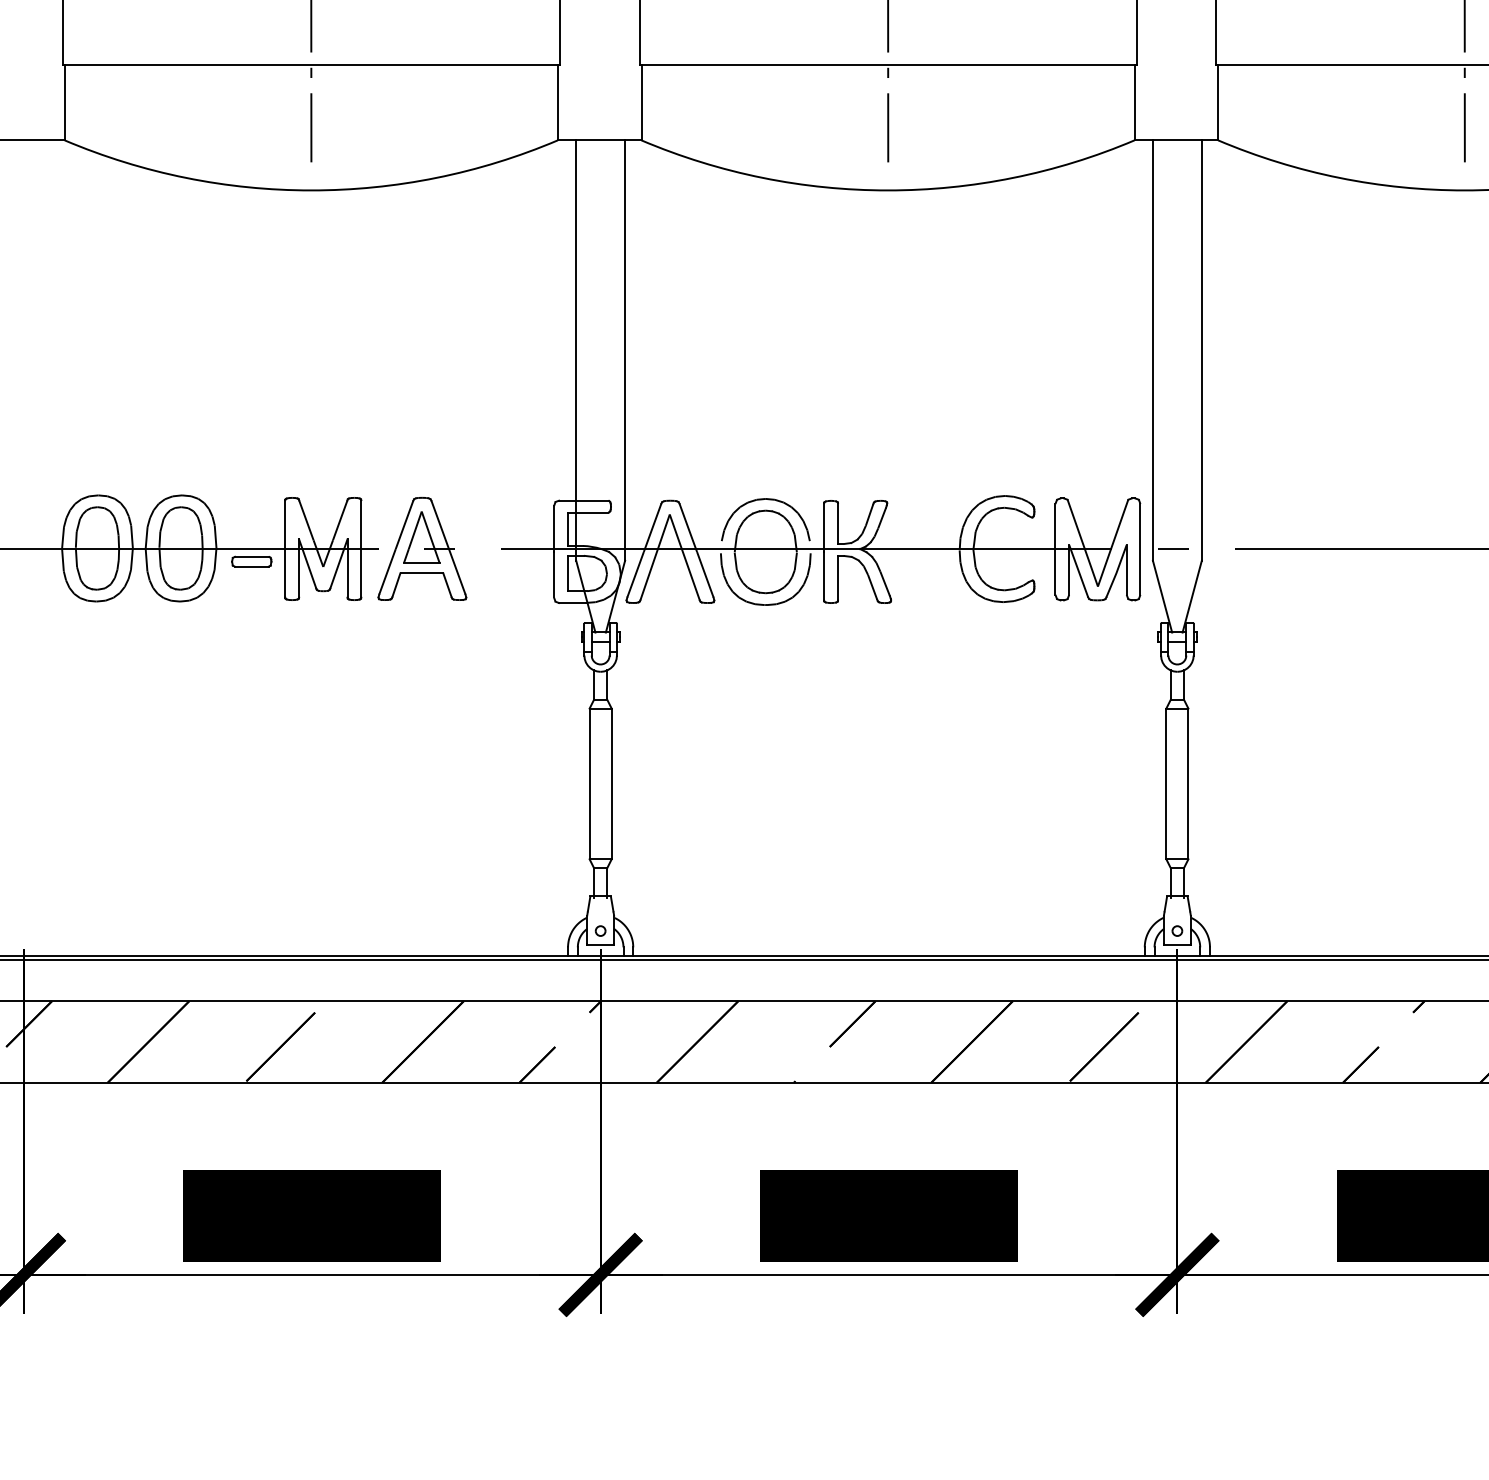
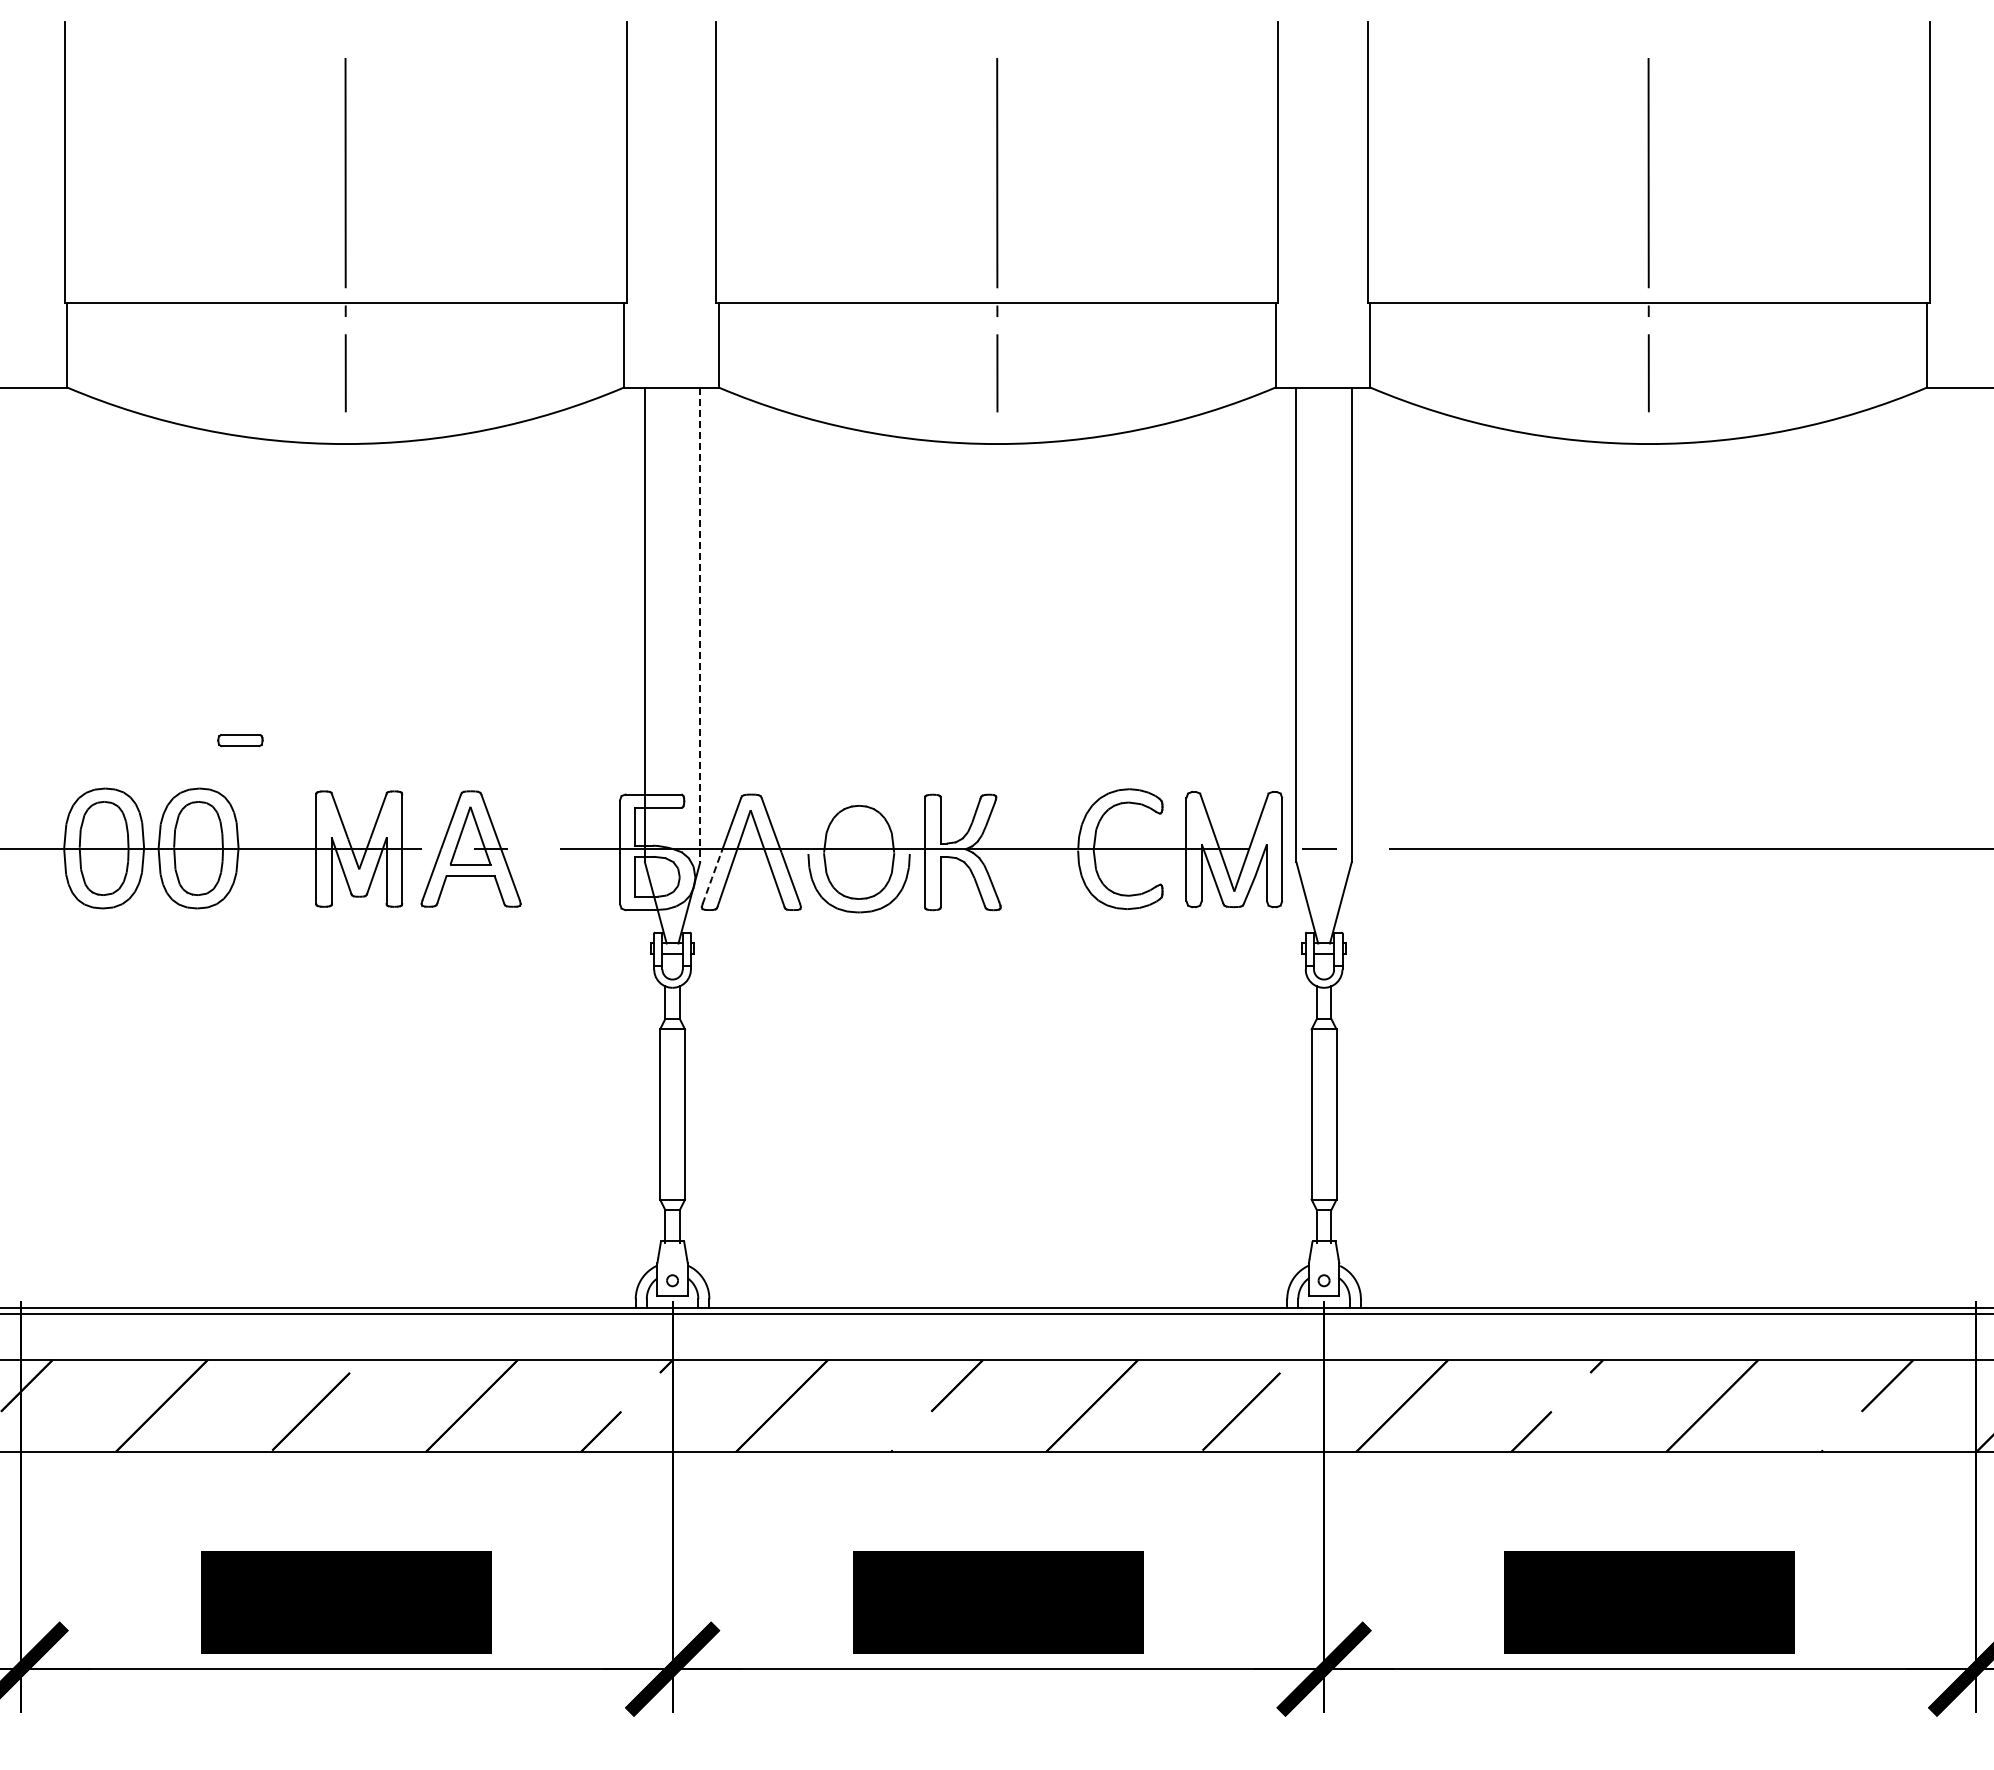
line: (625, 351) -> (700, 625), solid -> dashed
part: (759, 500) -> (852, 794), removed
part: (251, 561) -> (240, 740), moved
line: (636, 575) -> (712, 878), solid -> dashed

